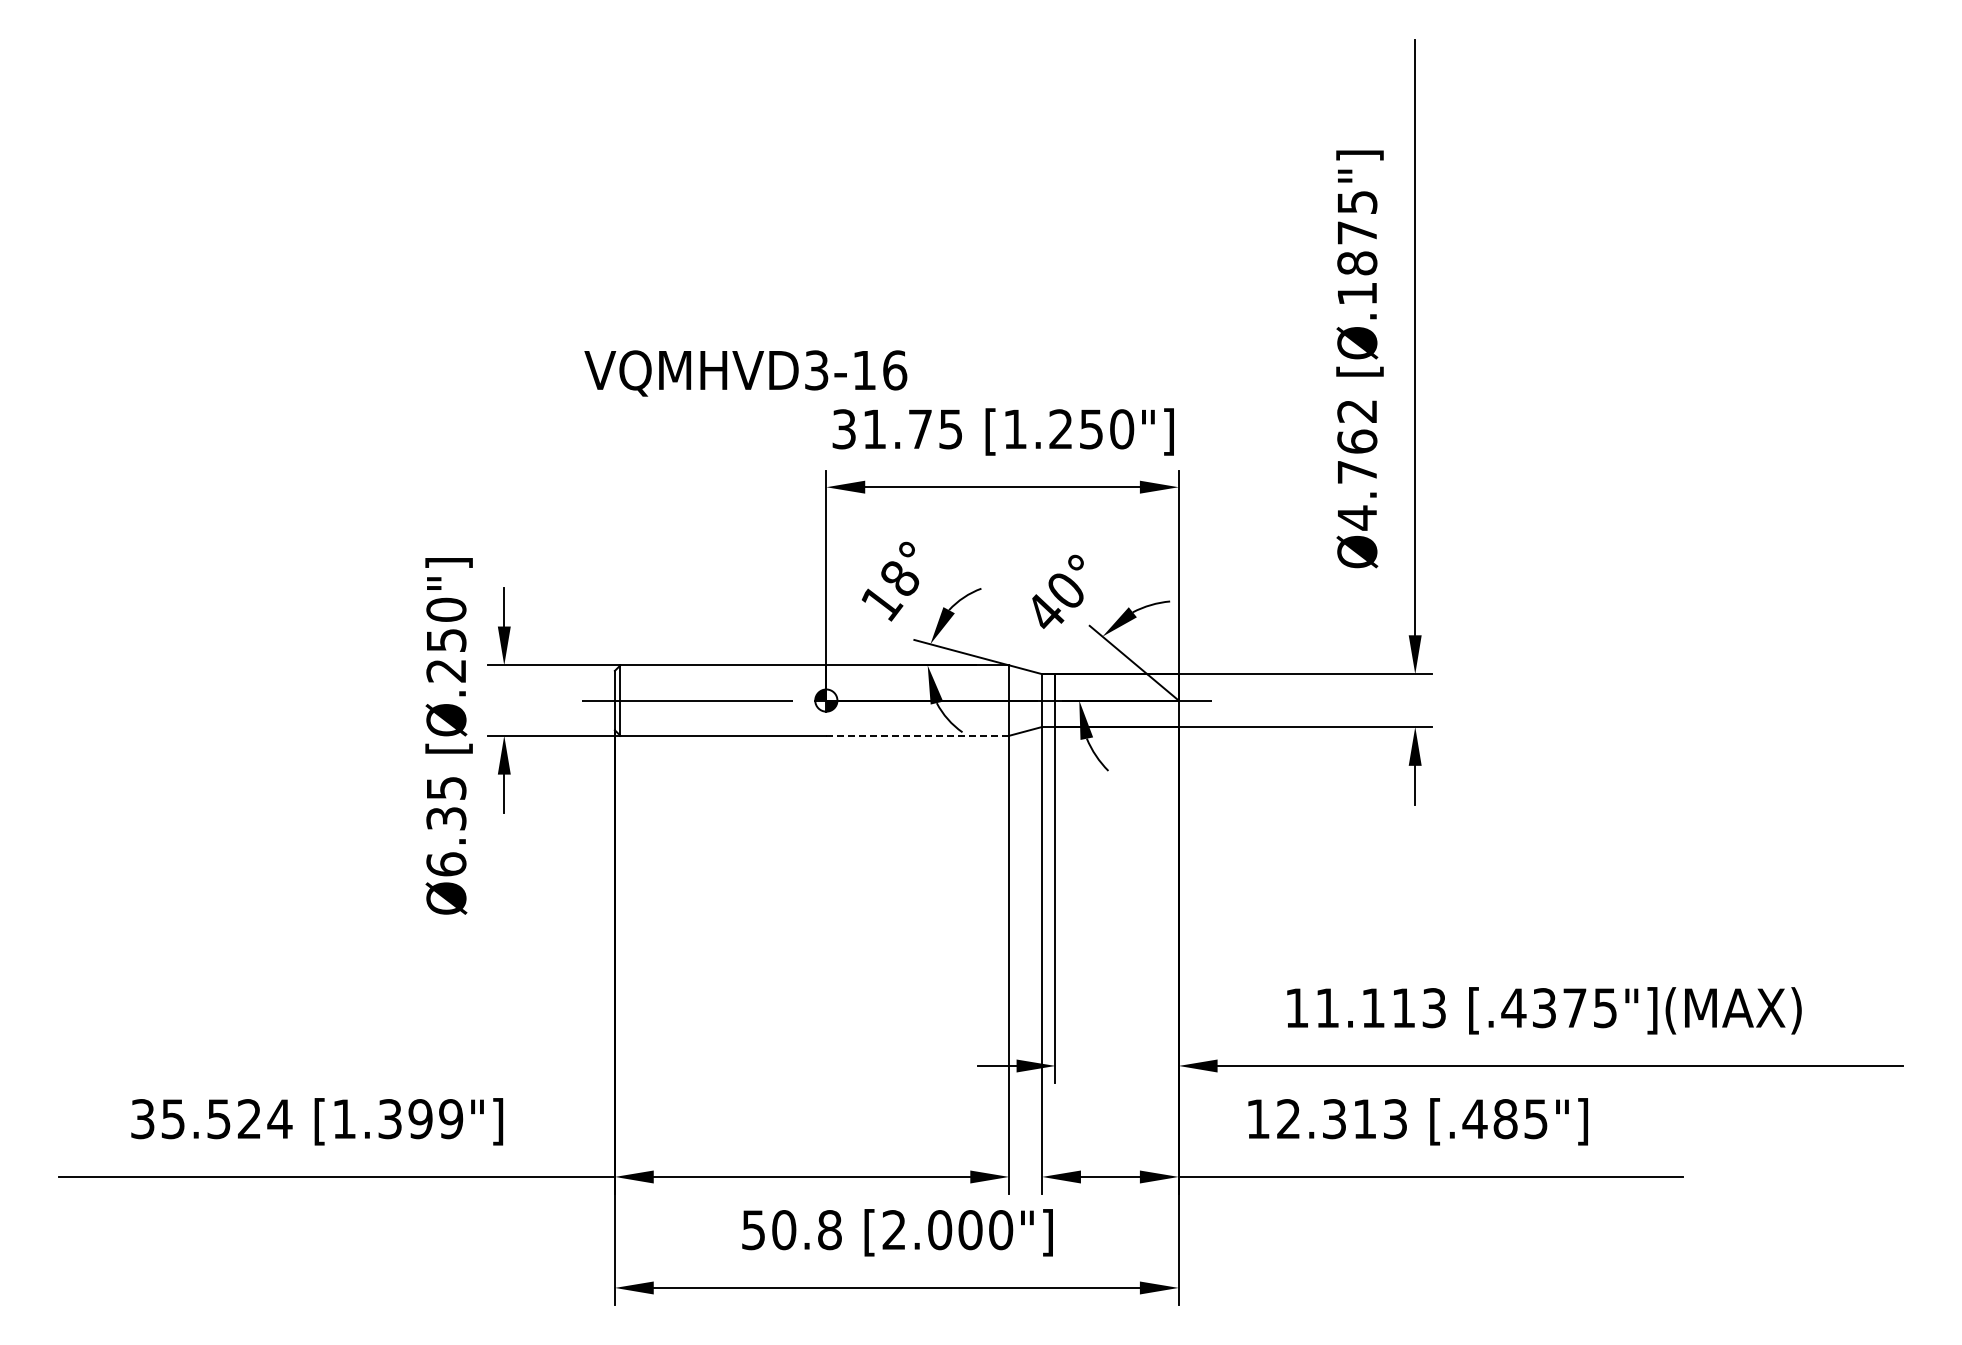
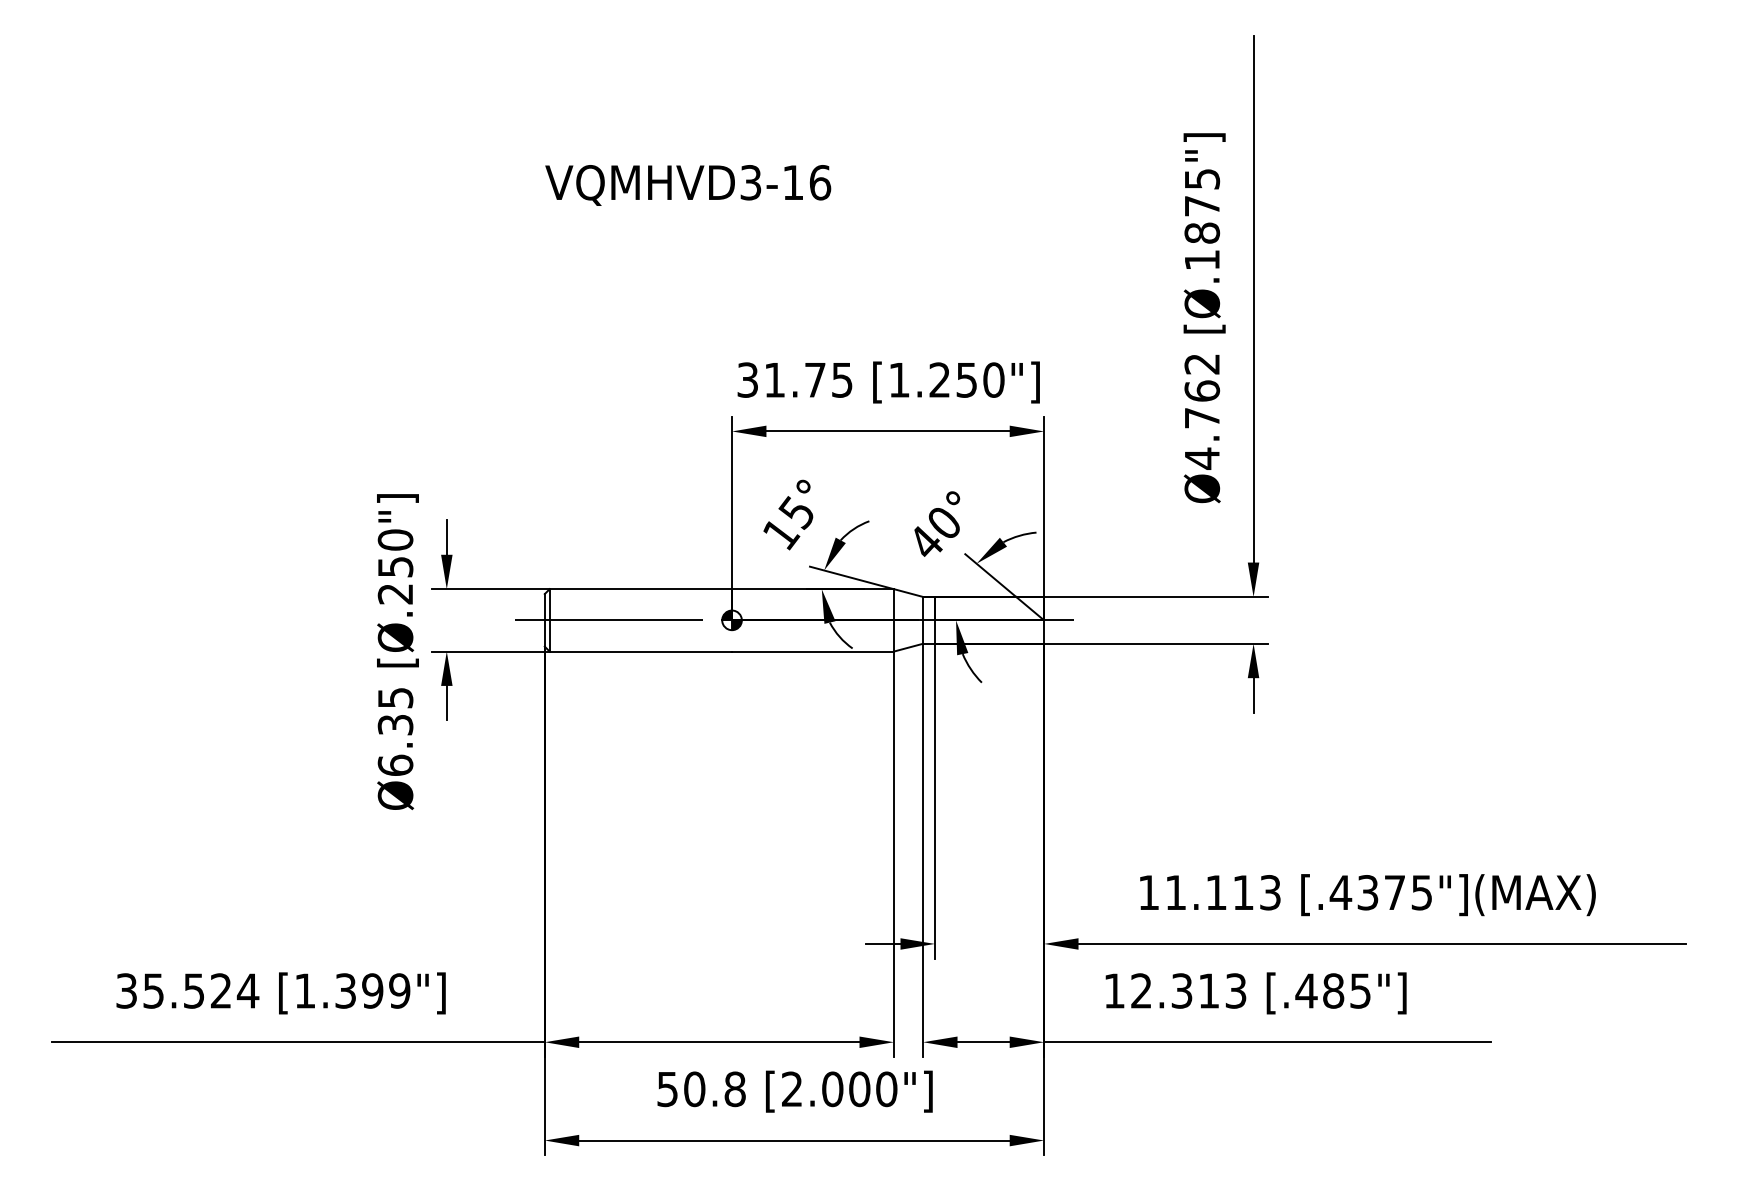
text: (745, 373) -> (687, 185), moved
text: (898, 579) -> (795, 513), 18° -> 15°
line: (918, 735) -> (813, 651), dashed -> solid

